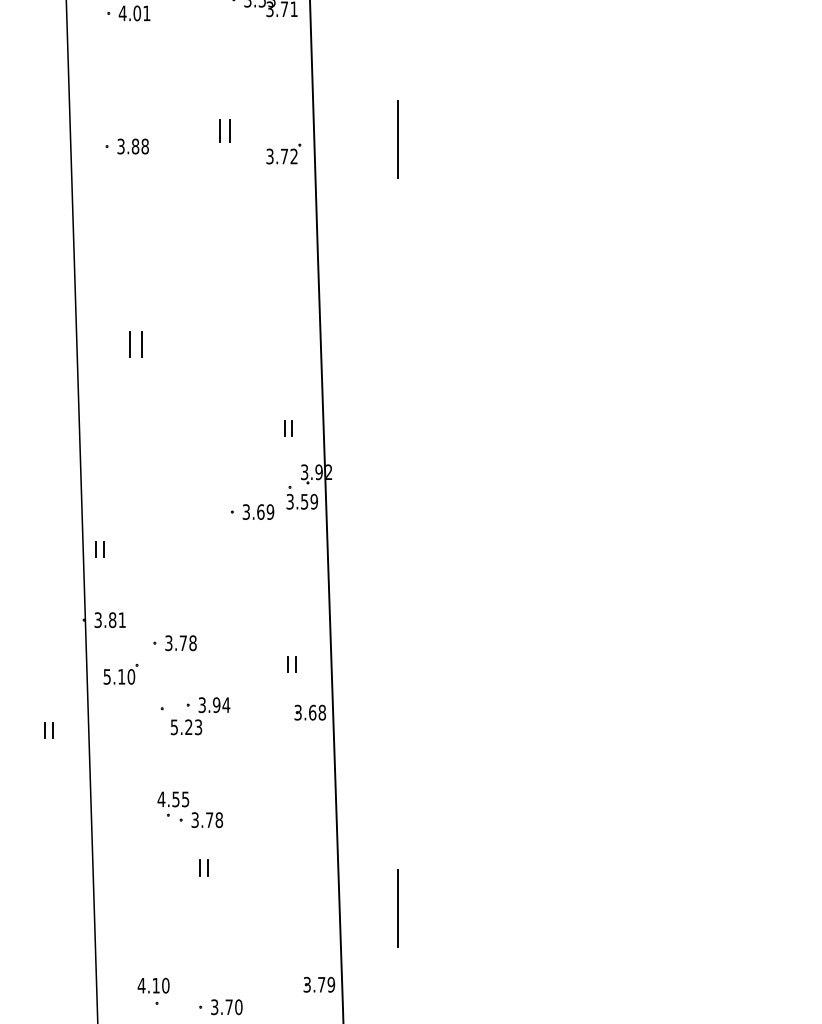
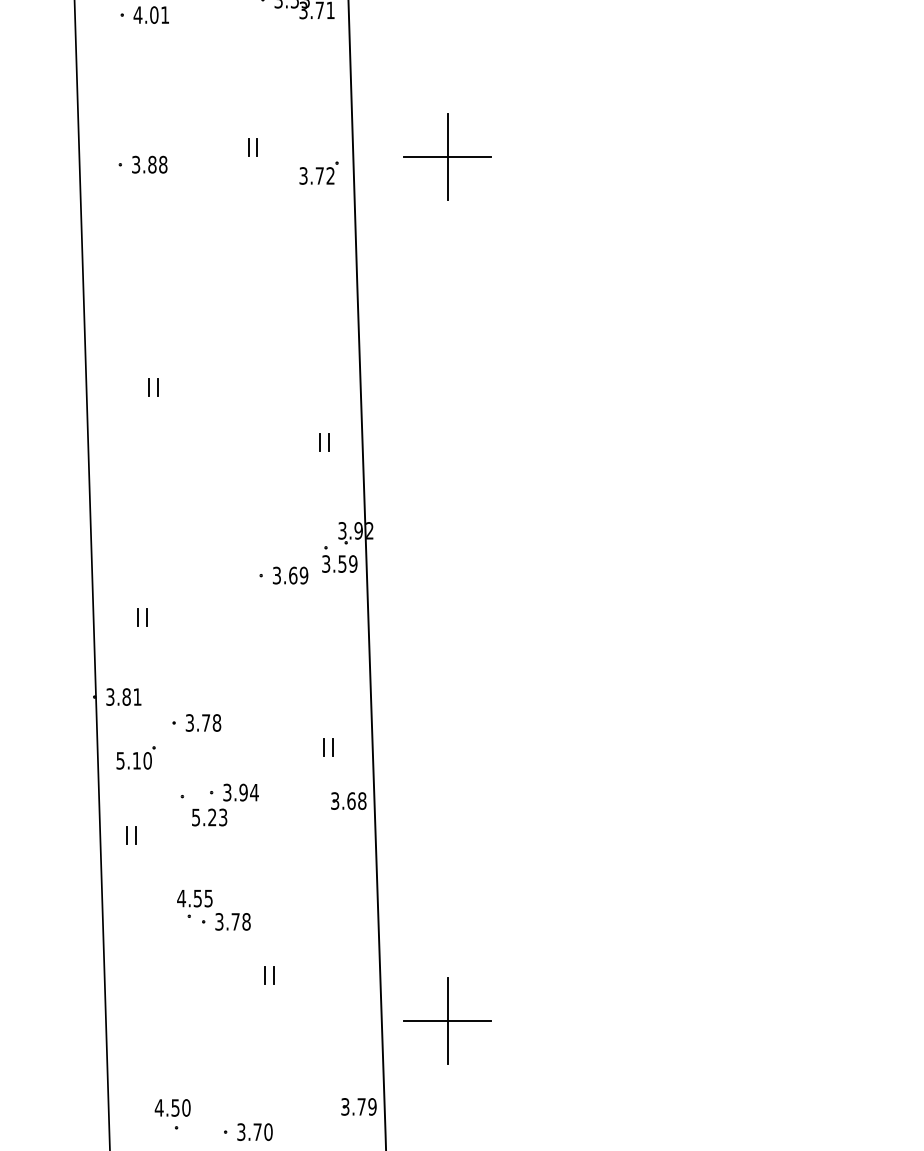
part: (224, 131) -> (252, 147), size x0.71
line: (398, 140) -> (447, 157), added
part: (136, 344) -> (153, 387), size x0.62
part: (288, 428) -> (324, 442), moved
part: (100, 549) -> (142, 617), moved
part: (49, 729) -> (131, 835), moved
part: (204, 867) -> (269, 975), moved
line: (398, 908) -> (447, 1021), added
text: (156, 985) -> (175, 1107), 4.10 -> 4.50

